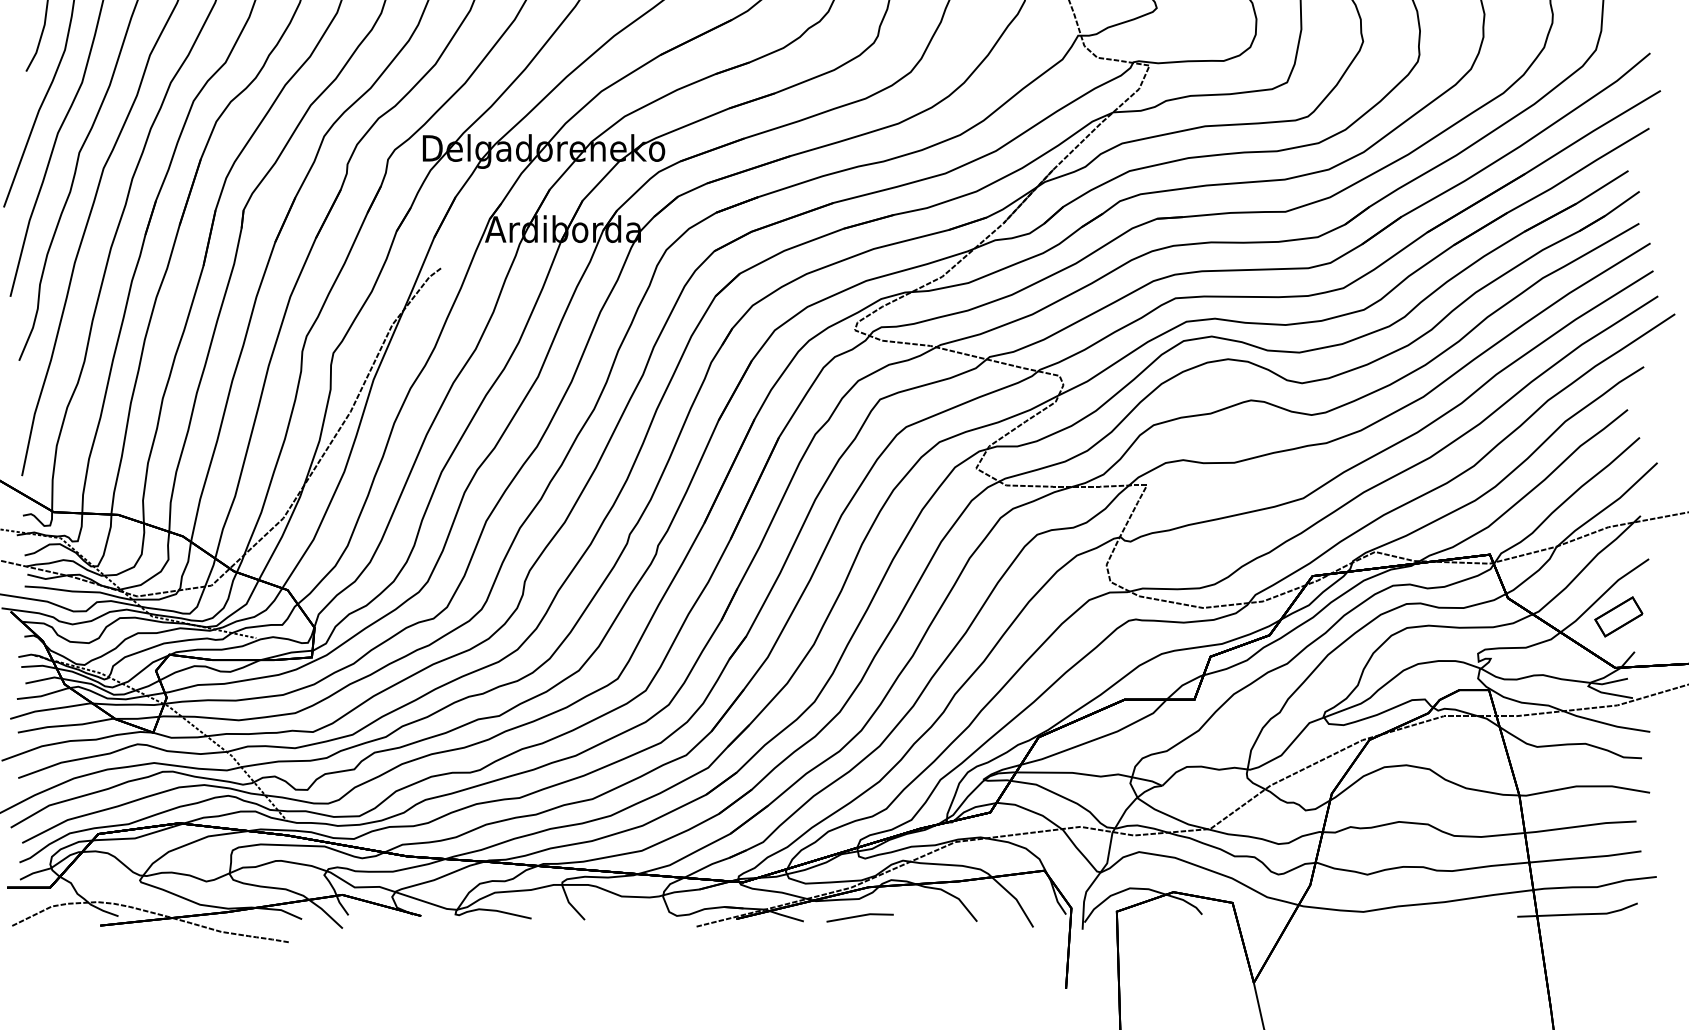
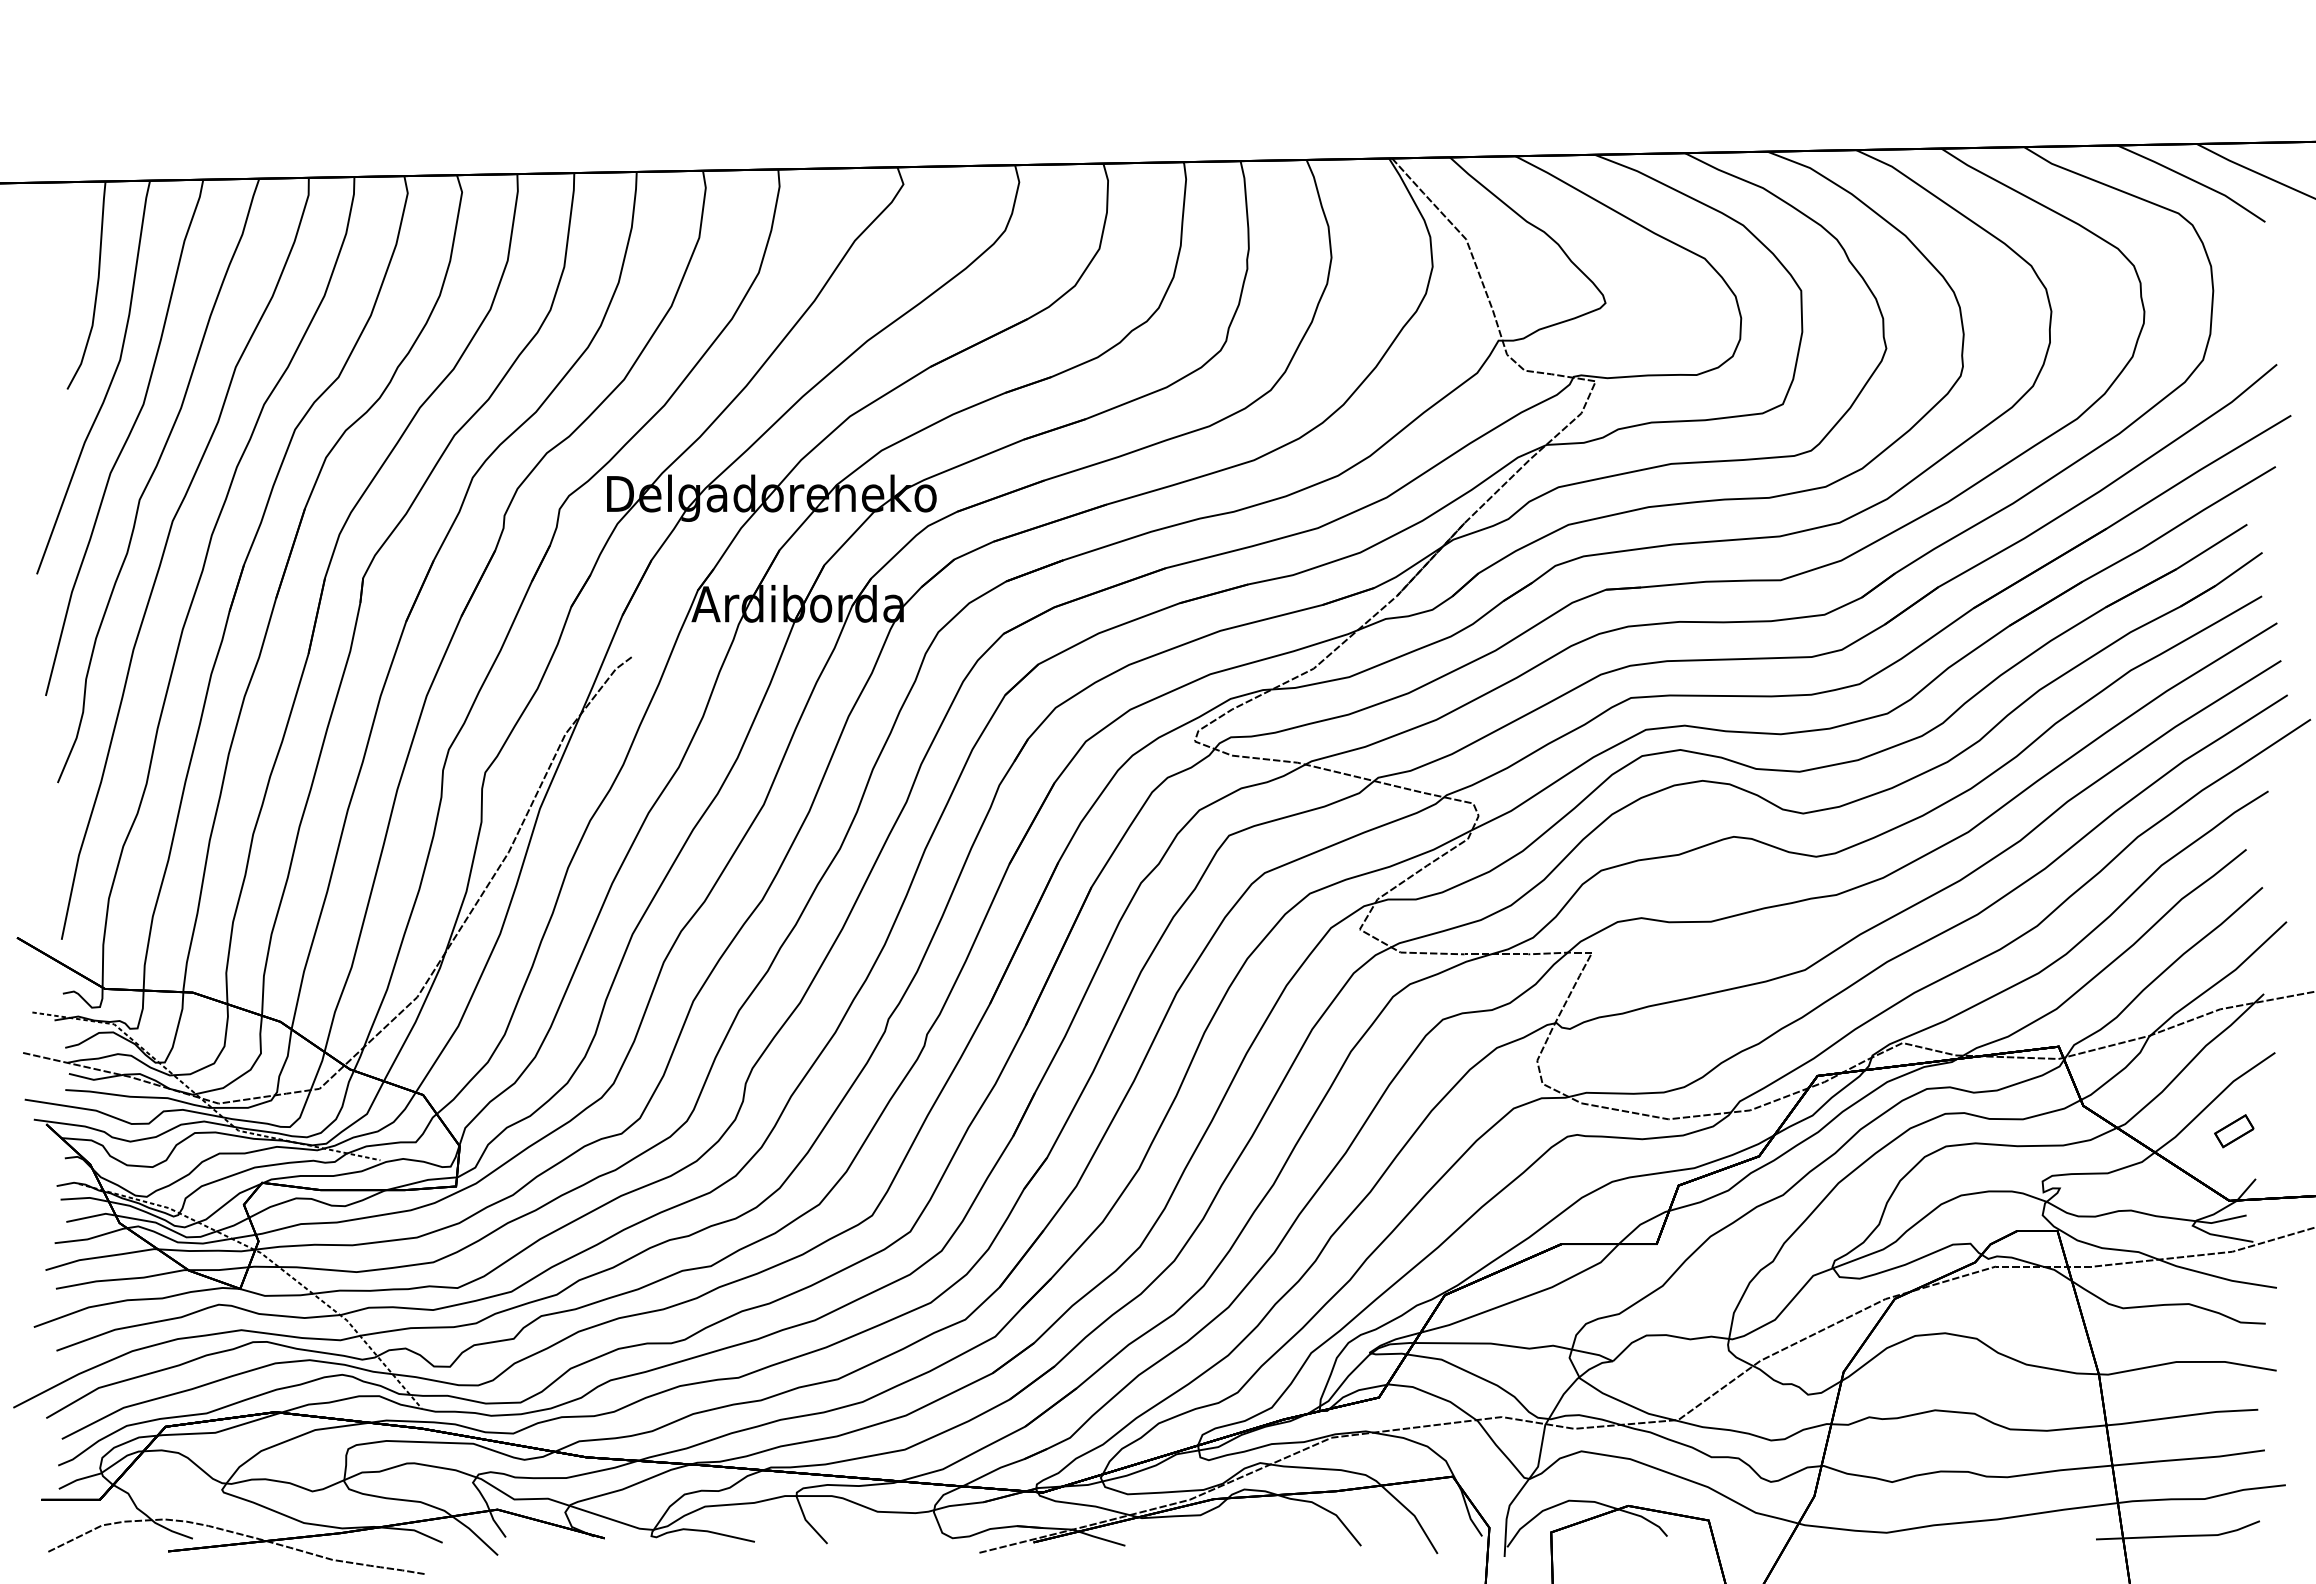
part: (1619, 616) -> (2234, 1130), size x0.6
line: (859, 916) -> (1201, 1539), removed

